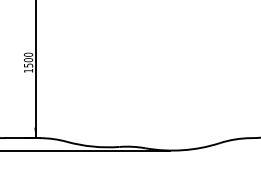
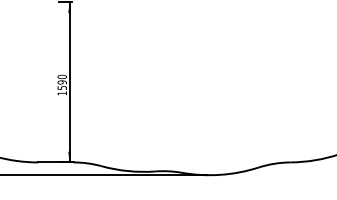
text: (28, 60) -> (62, 82), 1500 -> 1590

